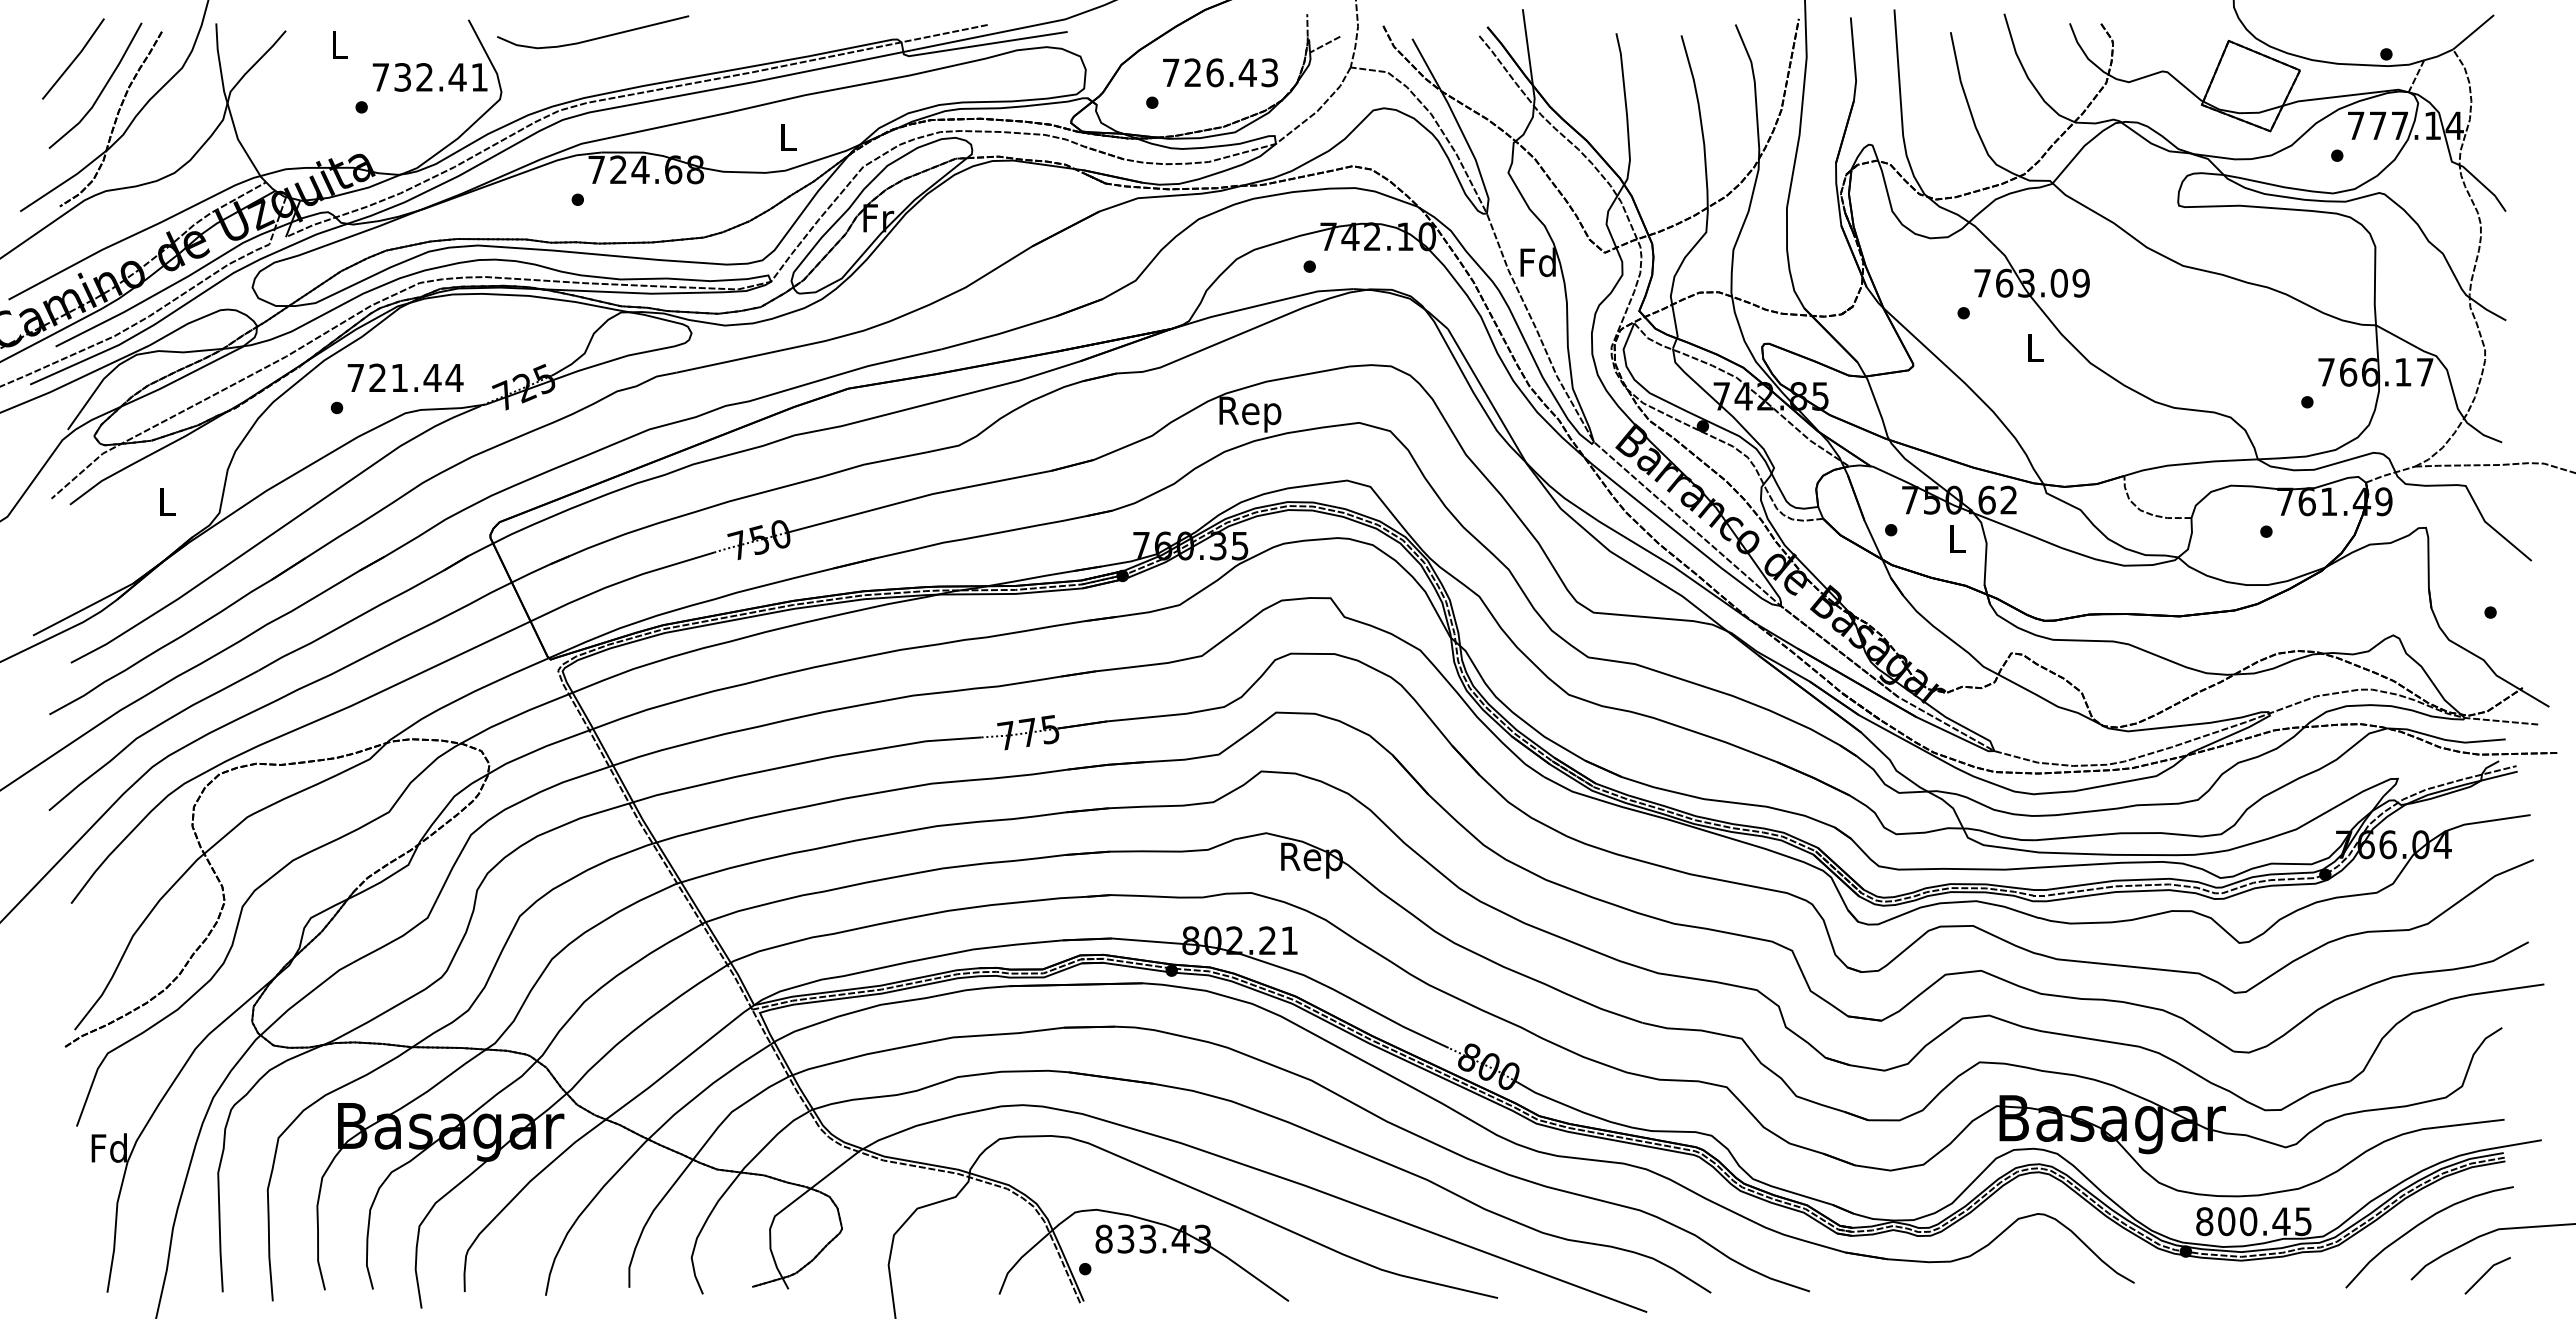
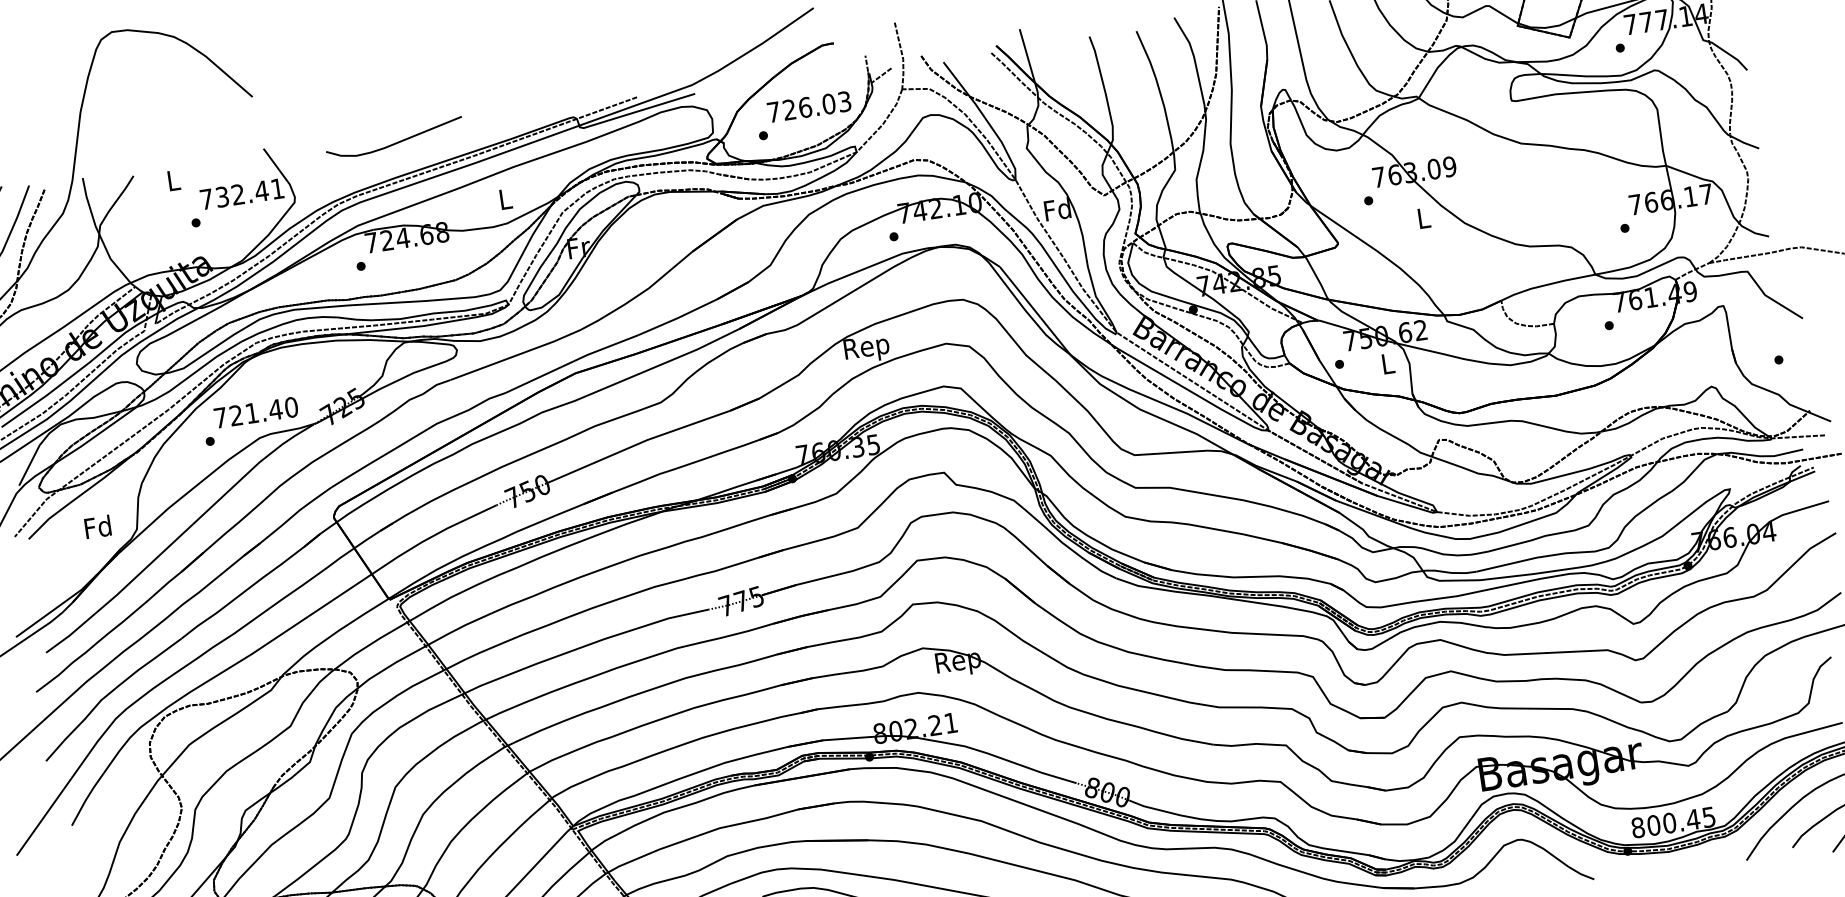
curve: (596, 37) -> (397, 141), moved
text: (1247, 72) -> (828, 103), 726.43 -> 726.03
text: (454, 377) -> (291, 407), 721.44 -> 721.40
text: (166, 501) -> (97, 526), L -> Fd

